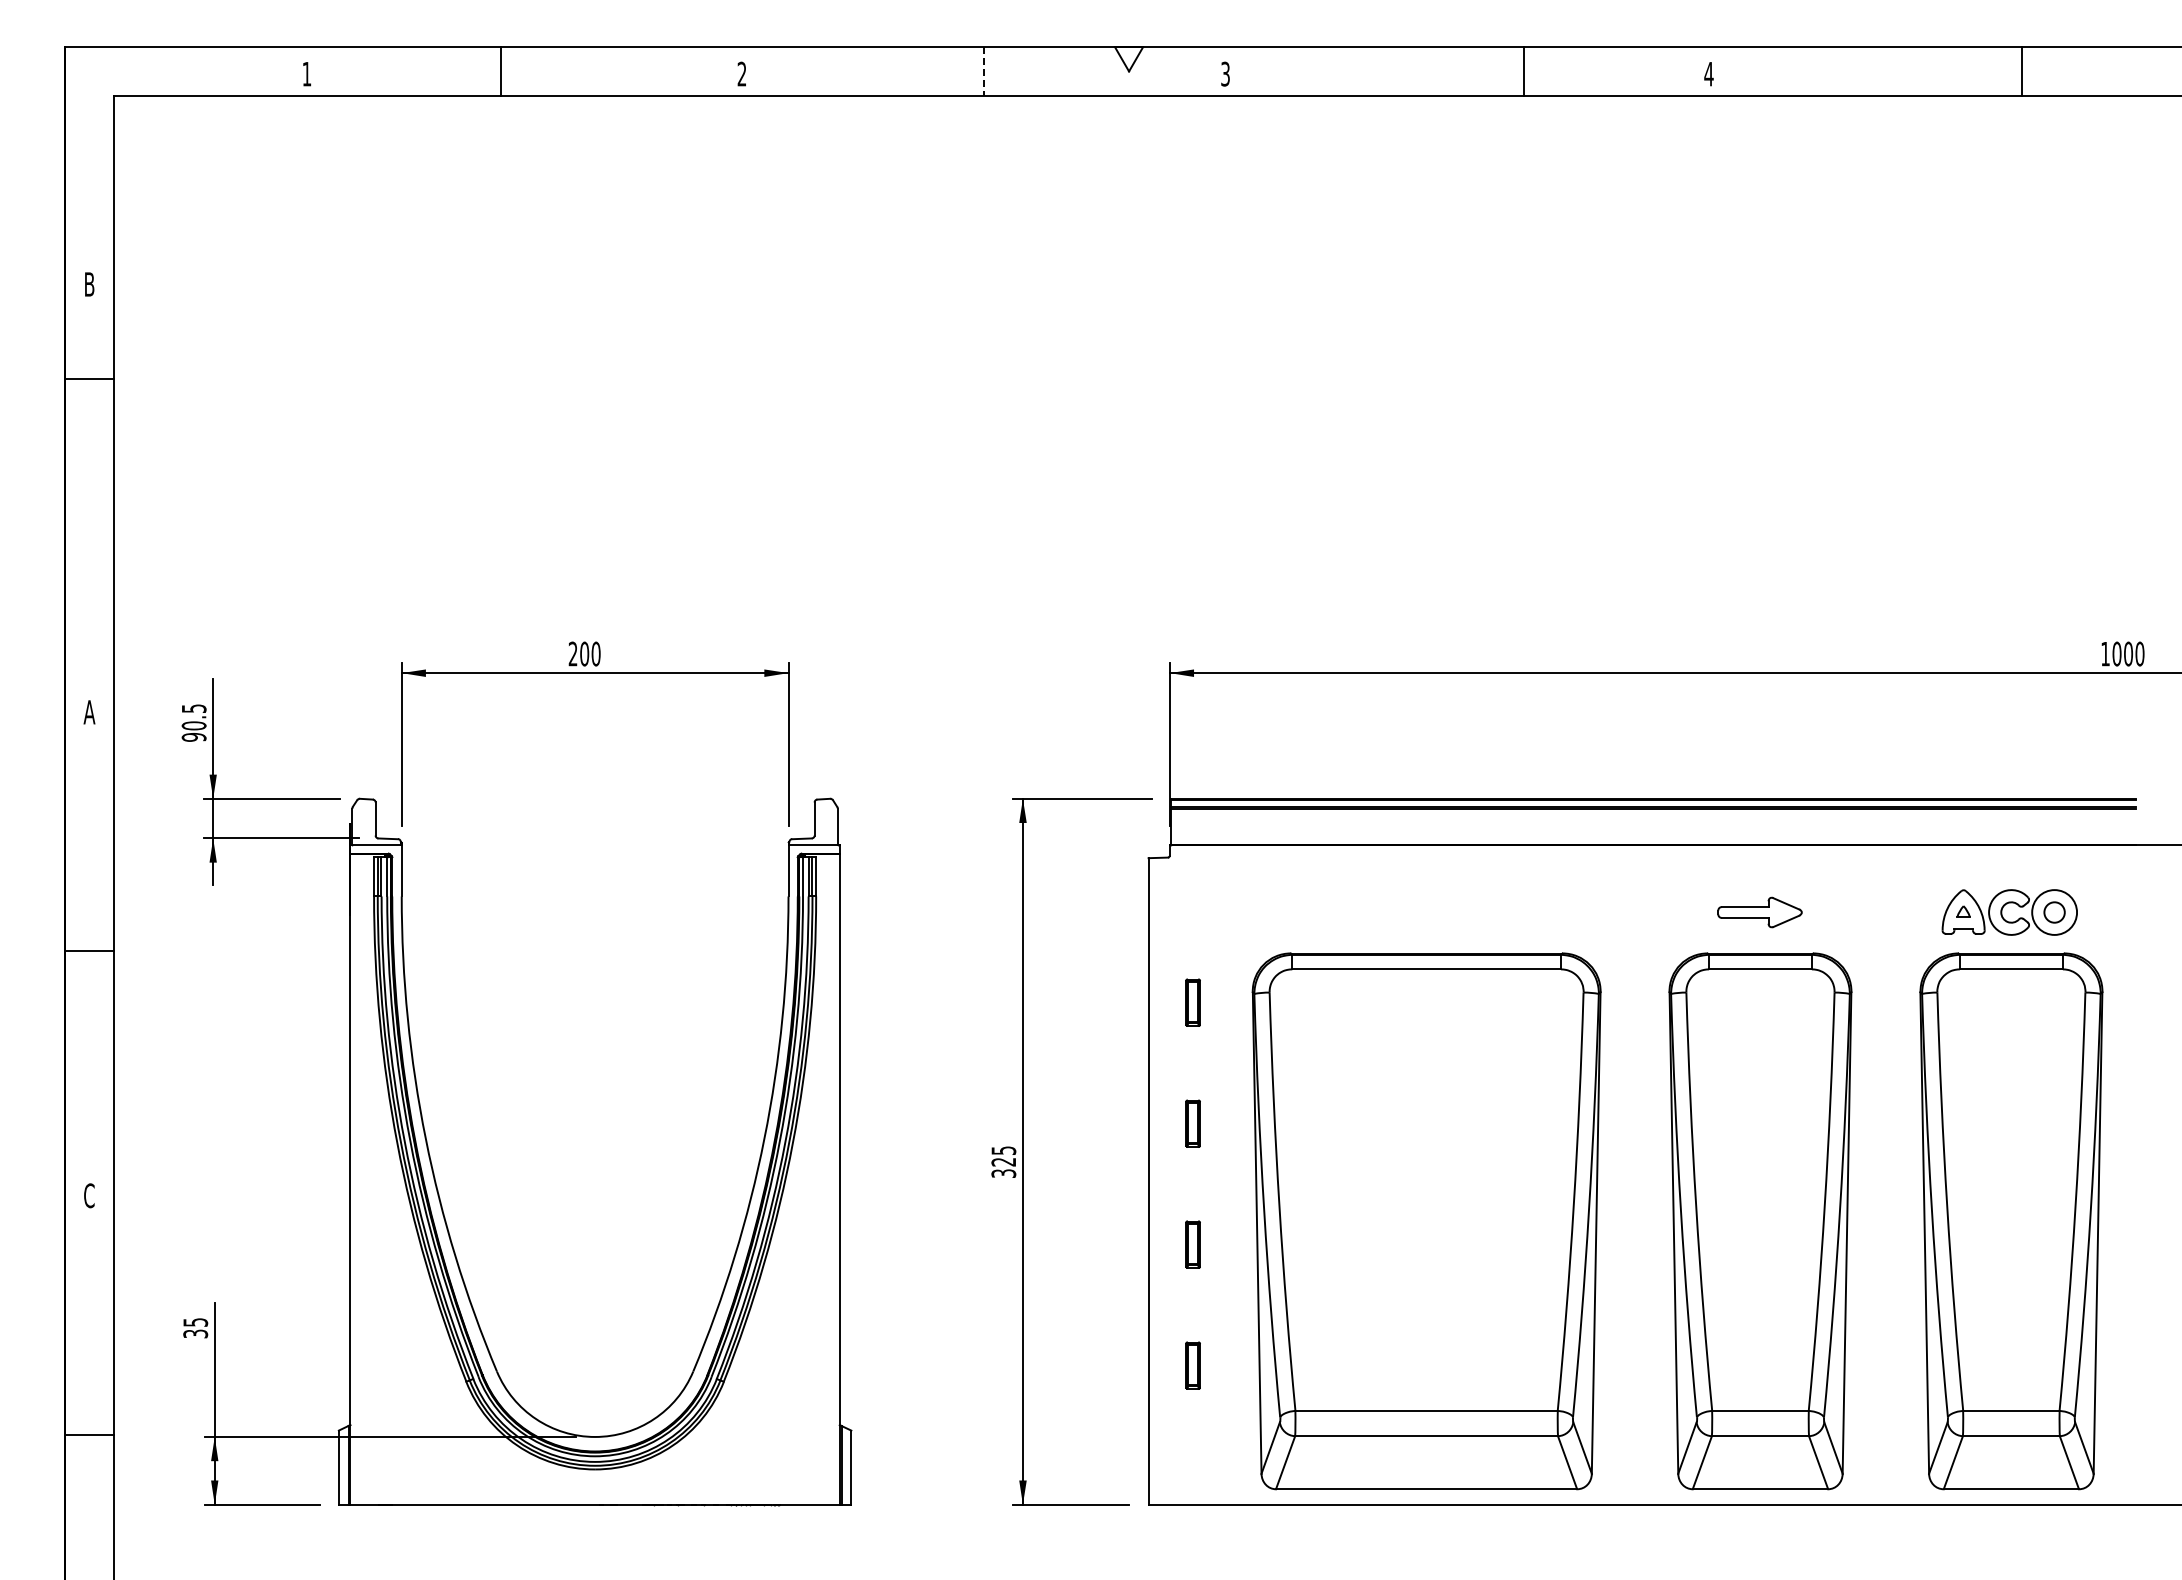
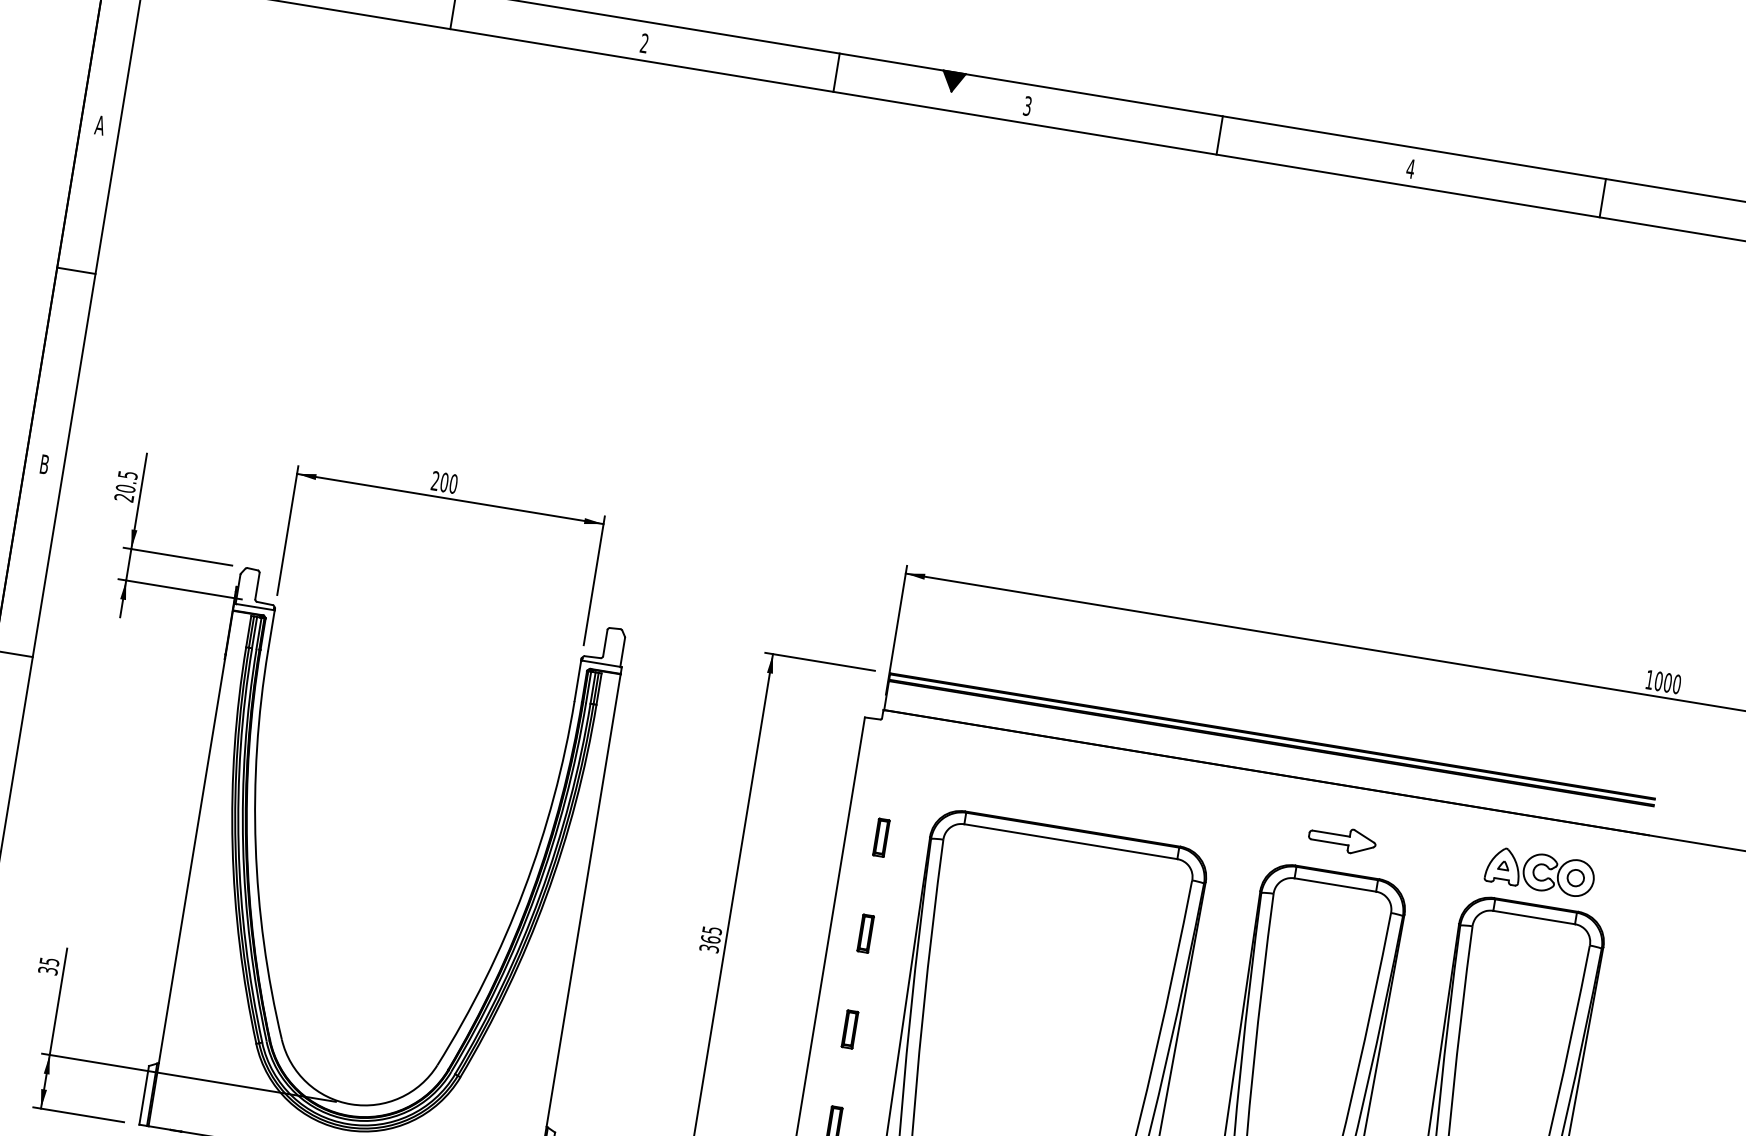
fill: (1129, 59) -> (953, 82), added
line: (984, 71) -> (836, 72), dashed -> solid
line: (1524, 71) -> (1219, 135), moved
line: (2021, 71) -> (1602, 198), moved
text: (89, 284) -> (100, 125), B -> A
line: (89, 378) -> (76, 270), moved
text: (89, 712) -> (44, 464), A -> B
text: (193, 737) -> (123, 497), 90.5 -> 20.5
text: (1003, 1161) -> (710, 939), 325 -> 365

